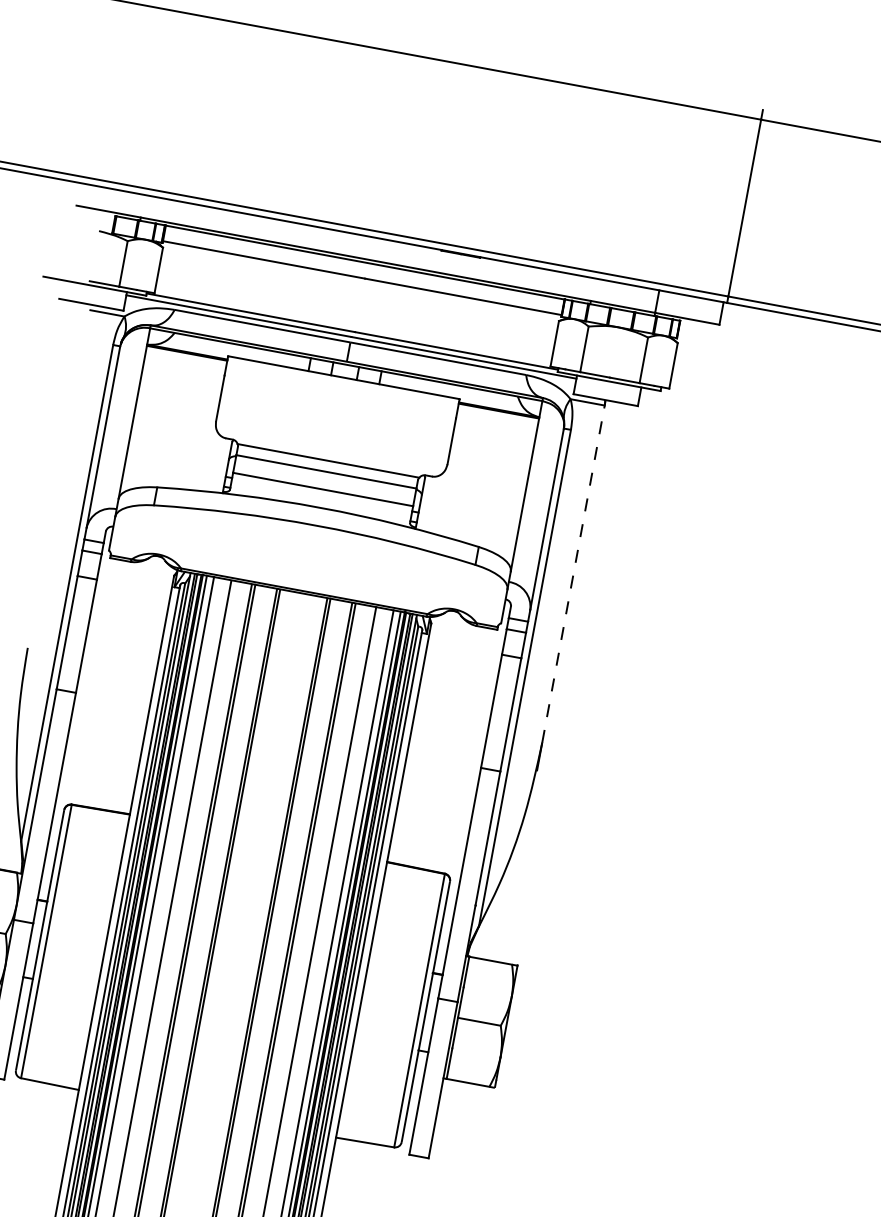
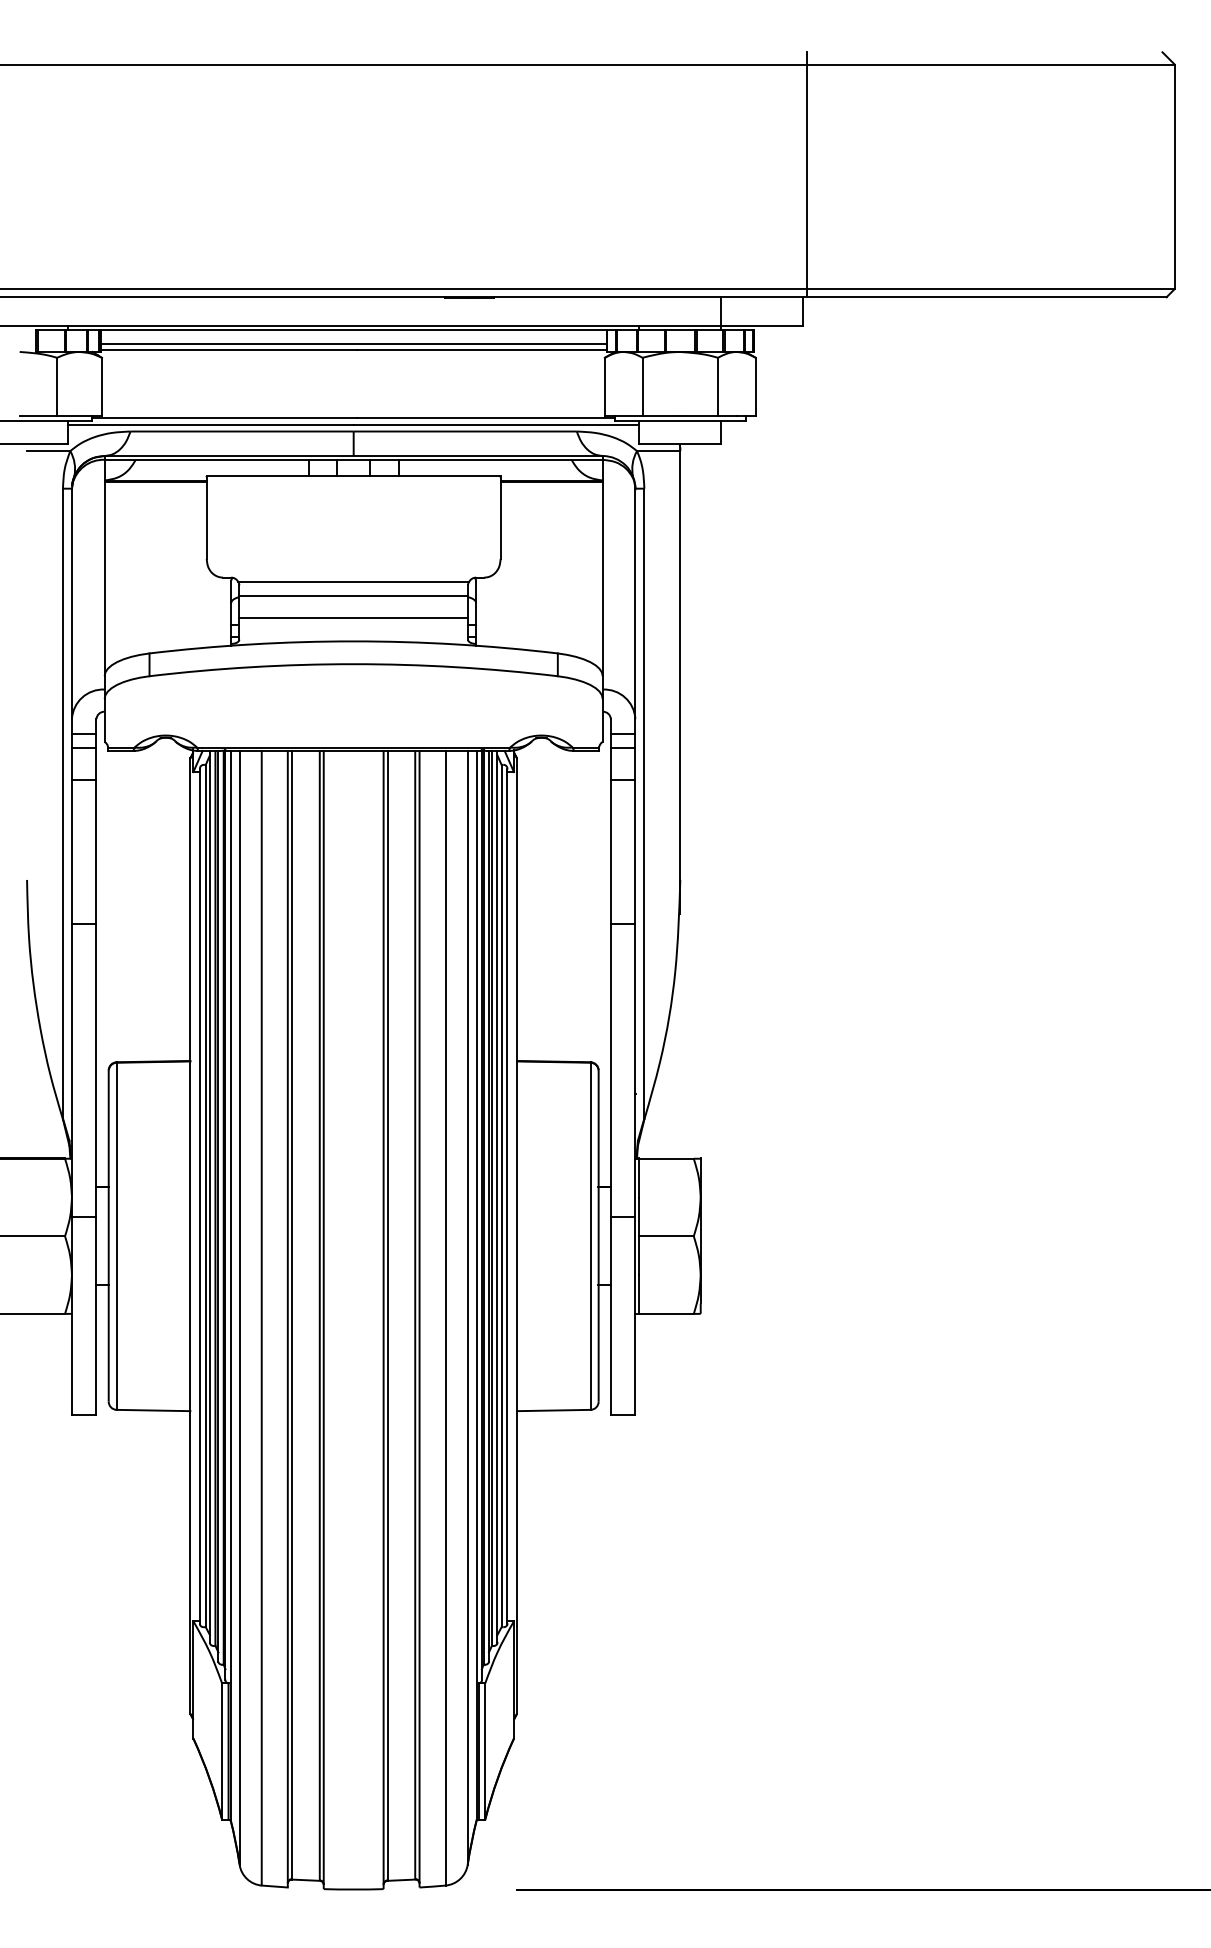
line: (362, 273) -> (353, 344), added
line: (573, 573) -> (680, 664), dashed -> solid

